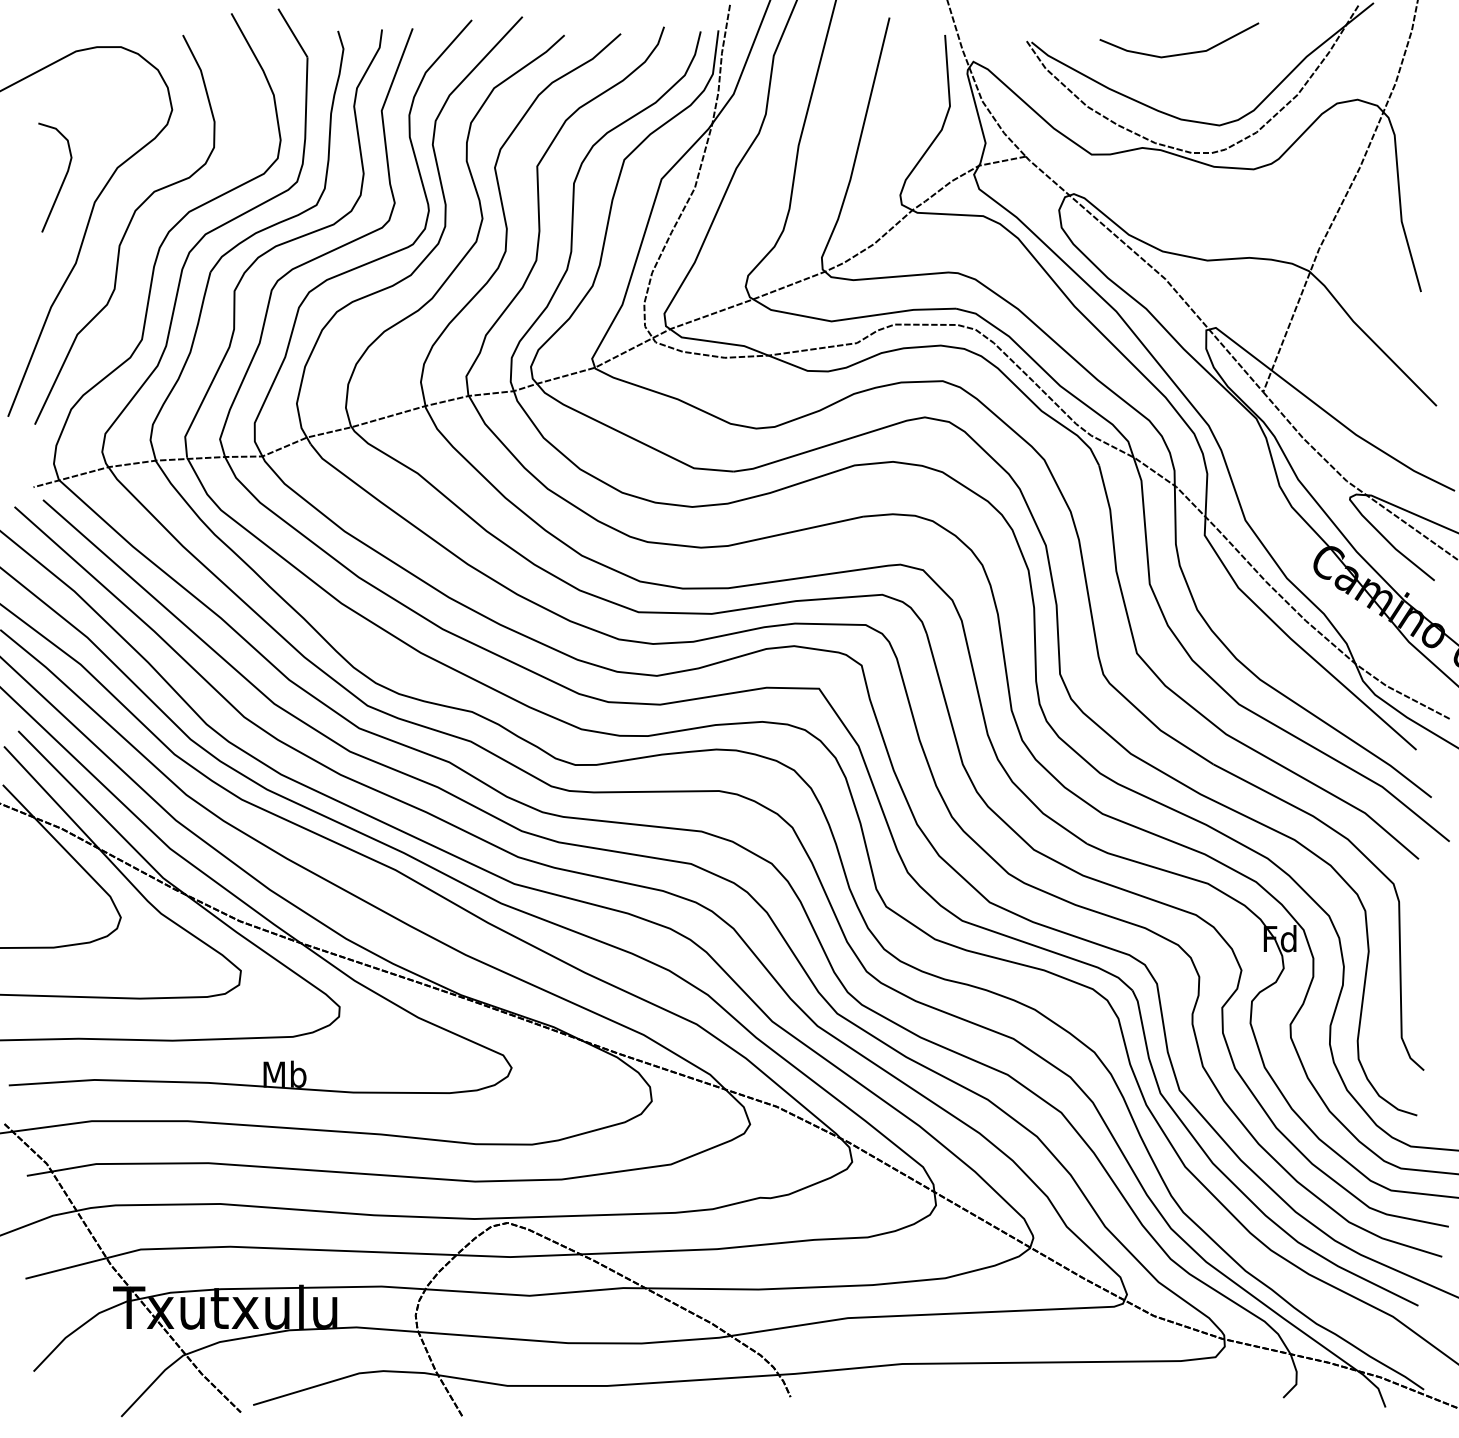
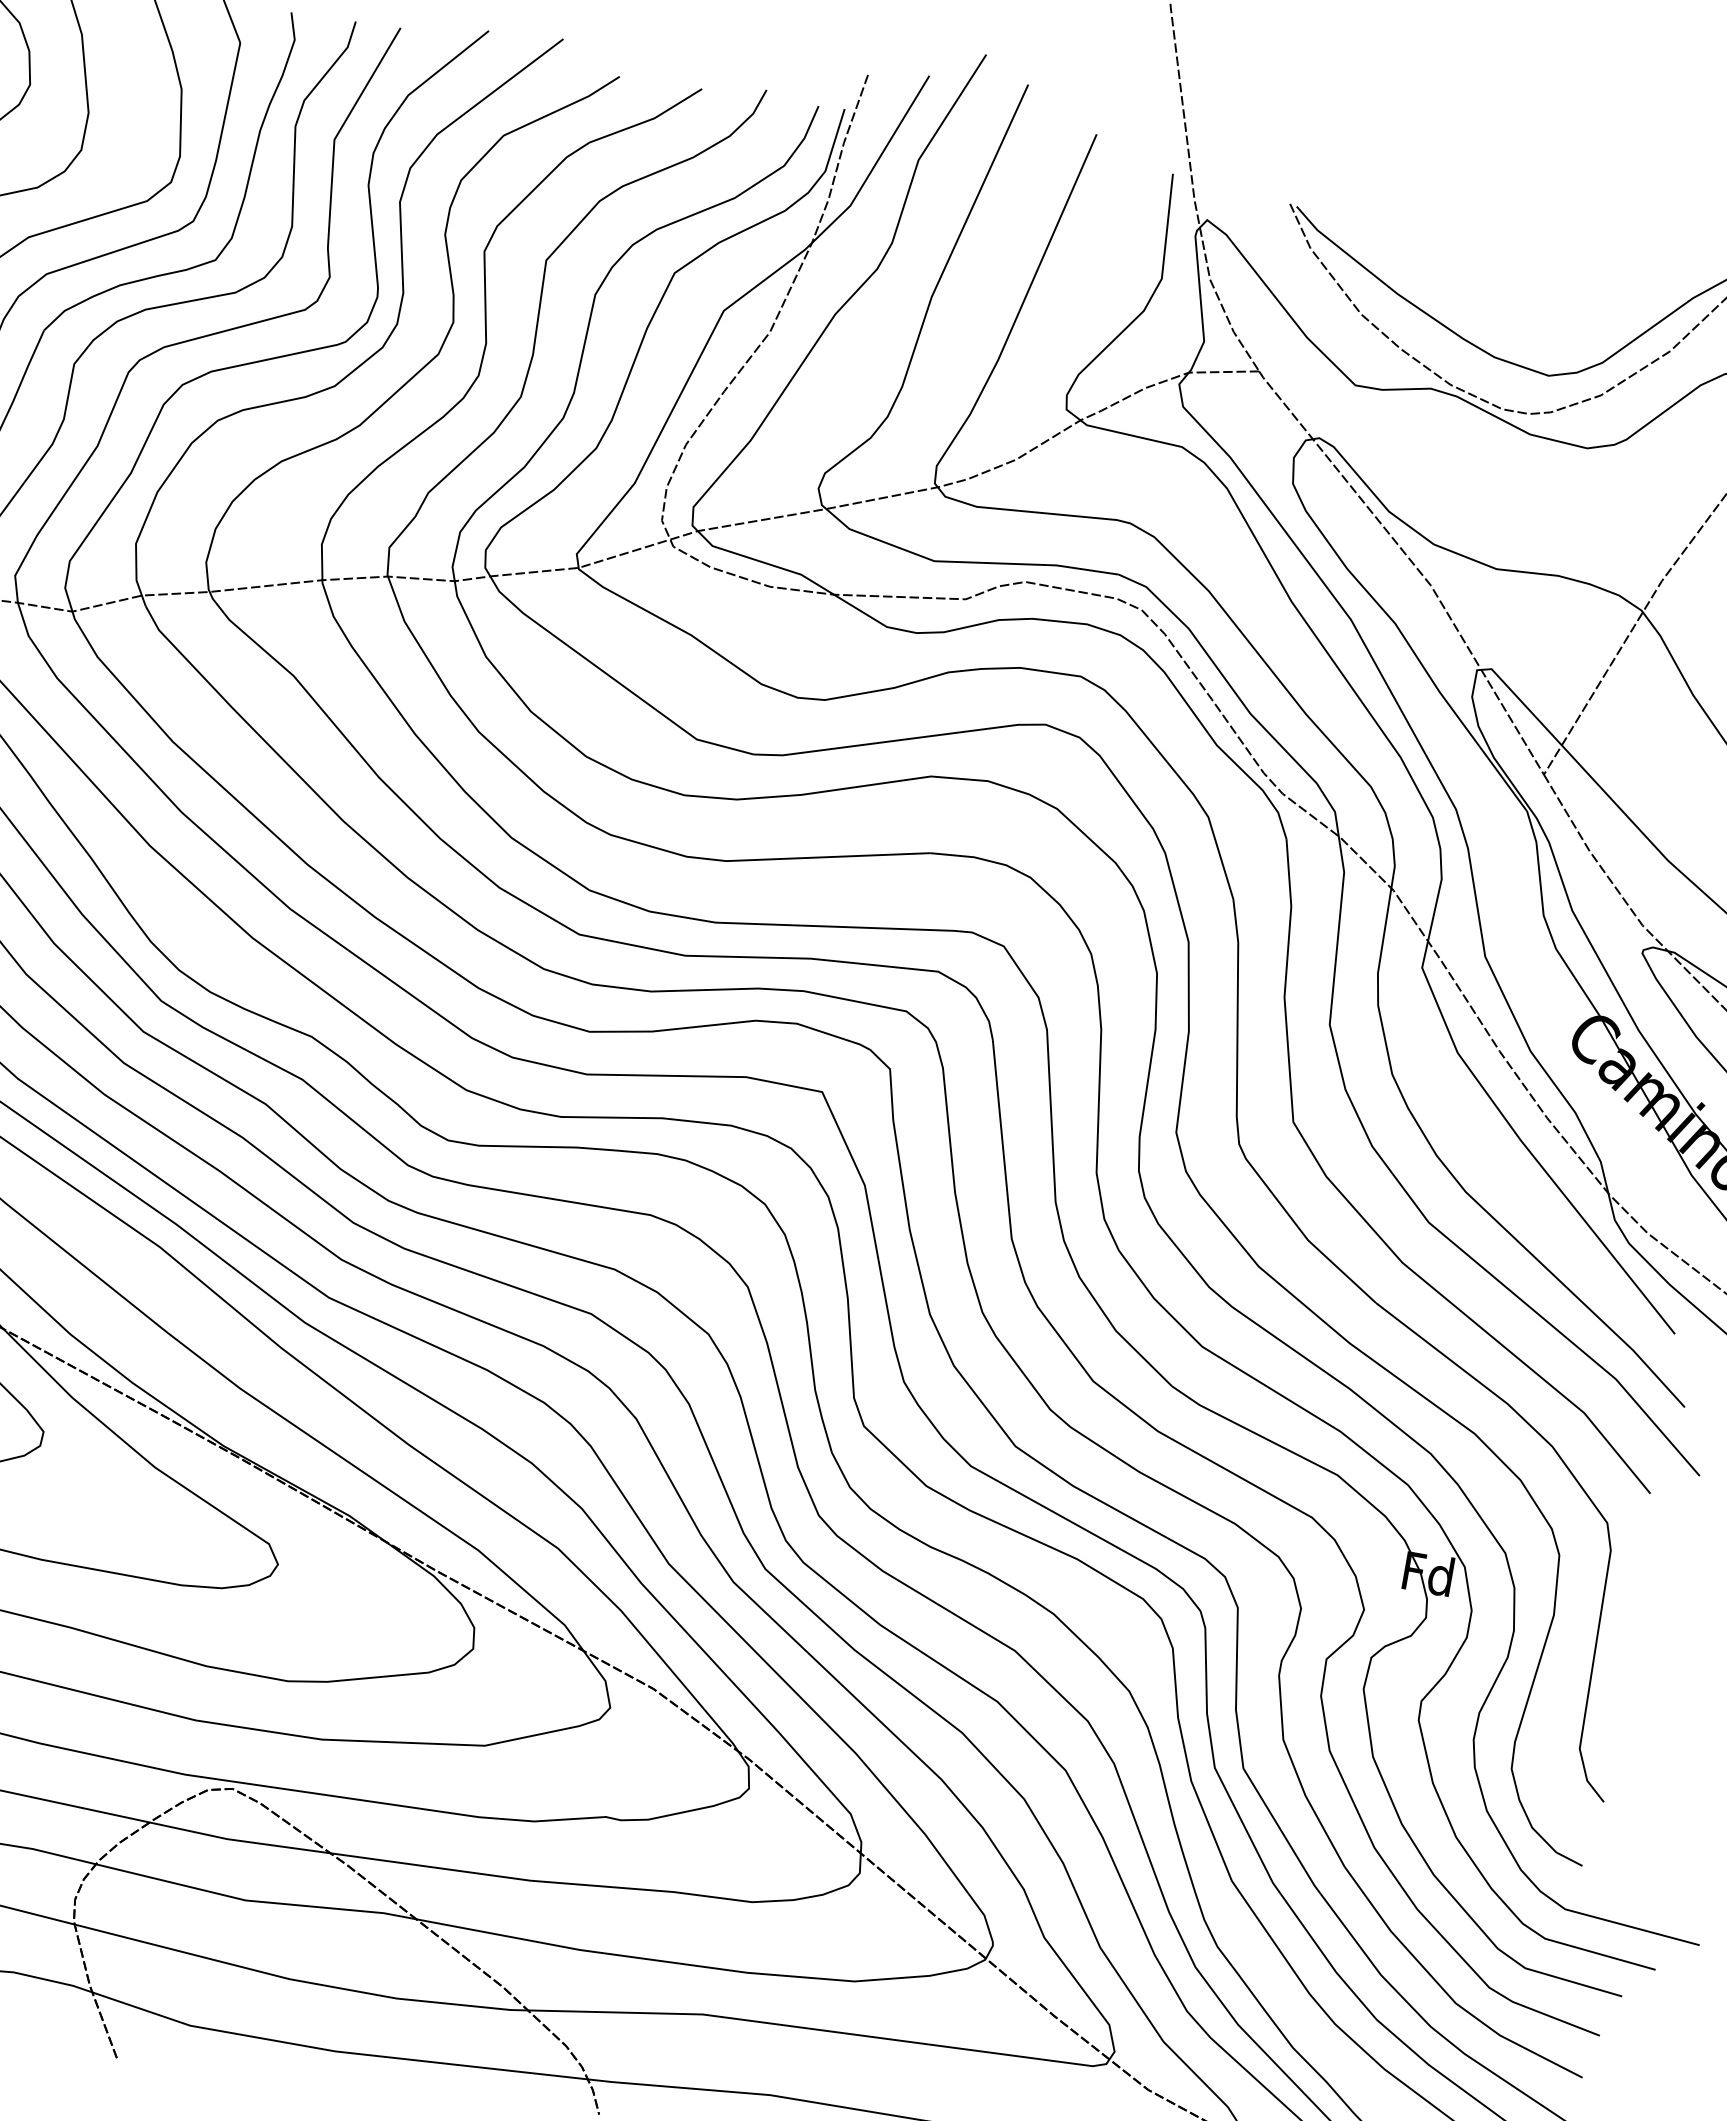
line: (1179, 53) -> (1509, 260), removed

